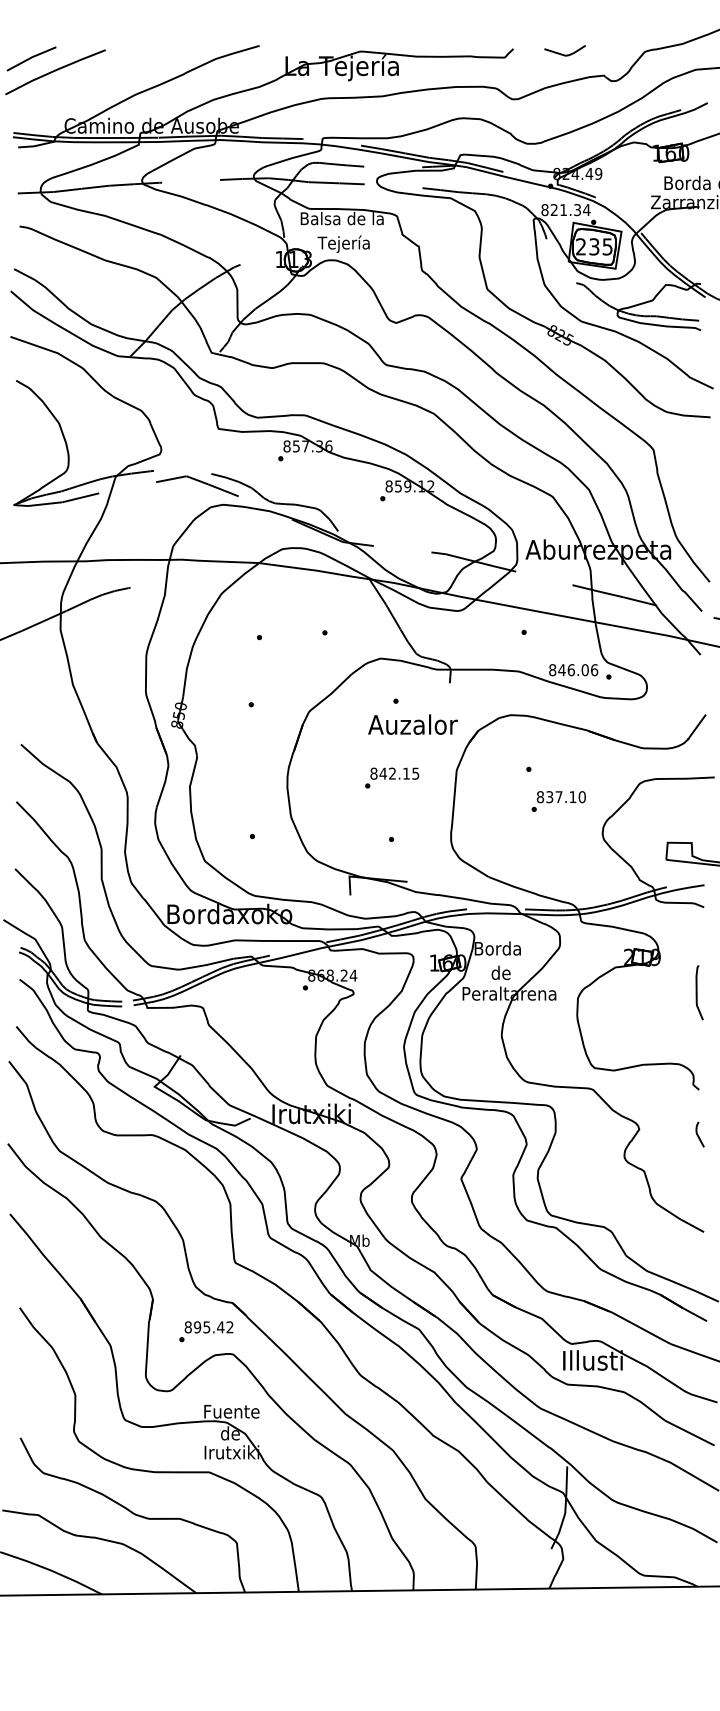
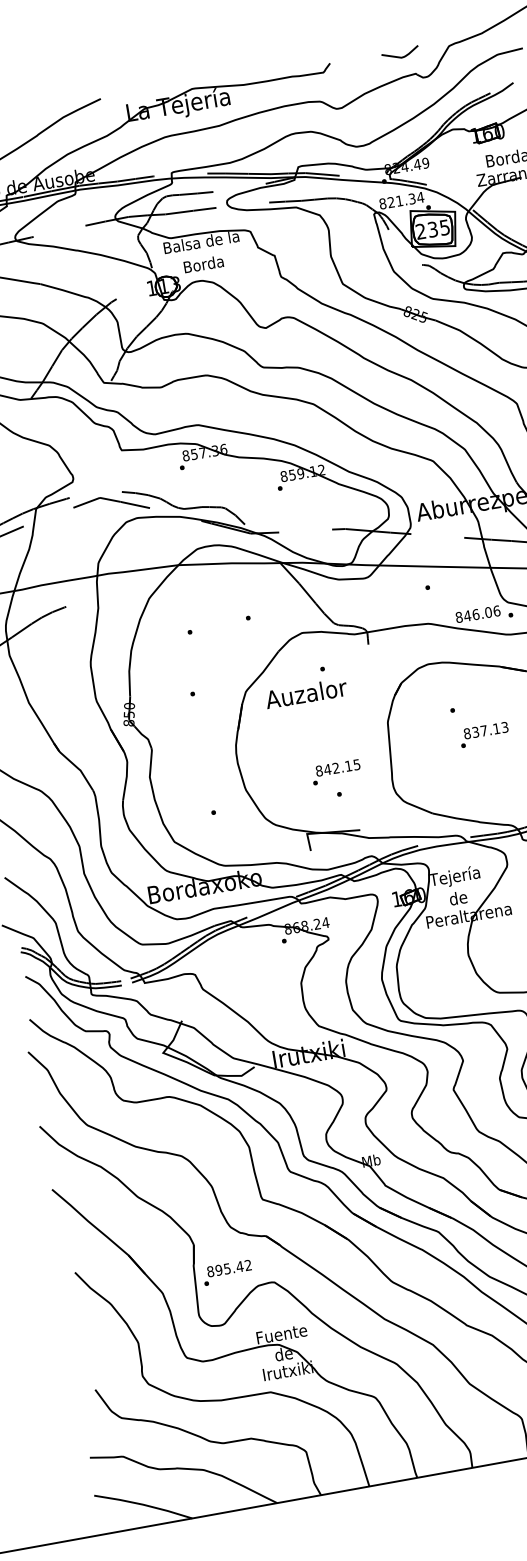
curve: (562, 53) -> (398, 56), moved
text: (343, 243) -> (206, 264), Tejería -> Borda
text: (412, 724) -> (305, 693), moved
text: (392, 777) -> (336, 771), moved
text: (581, 797) -> (504, 727), 837.10 -> 837.13
text: (501, 949) -> (455, 876), Borda -> Tejería
text: (206, 1331) -> (227, 1272), moved

